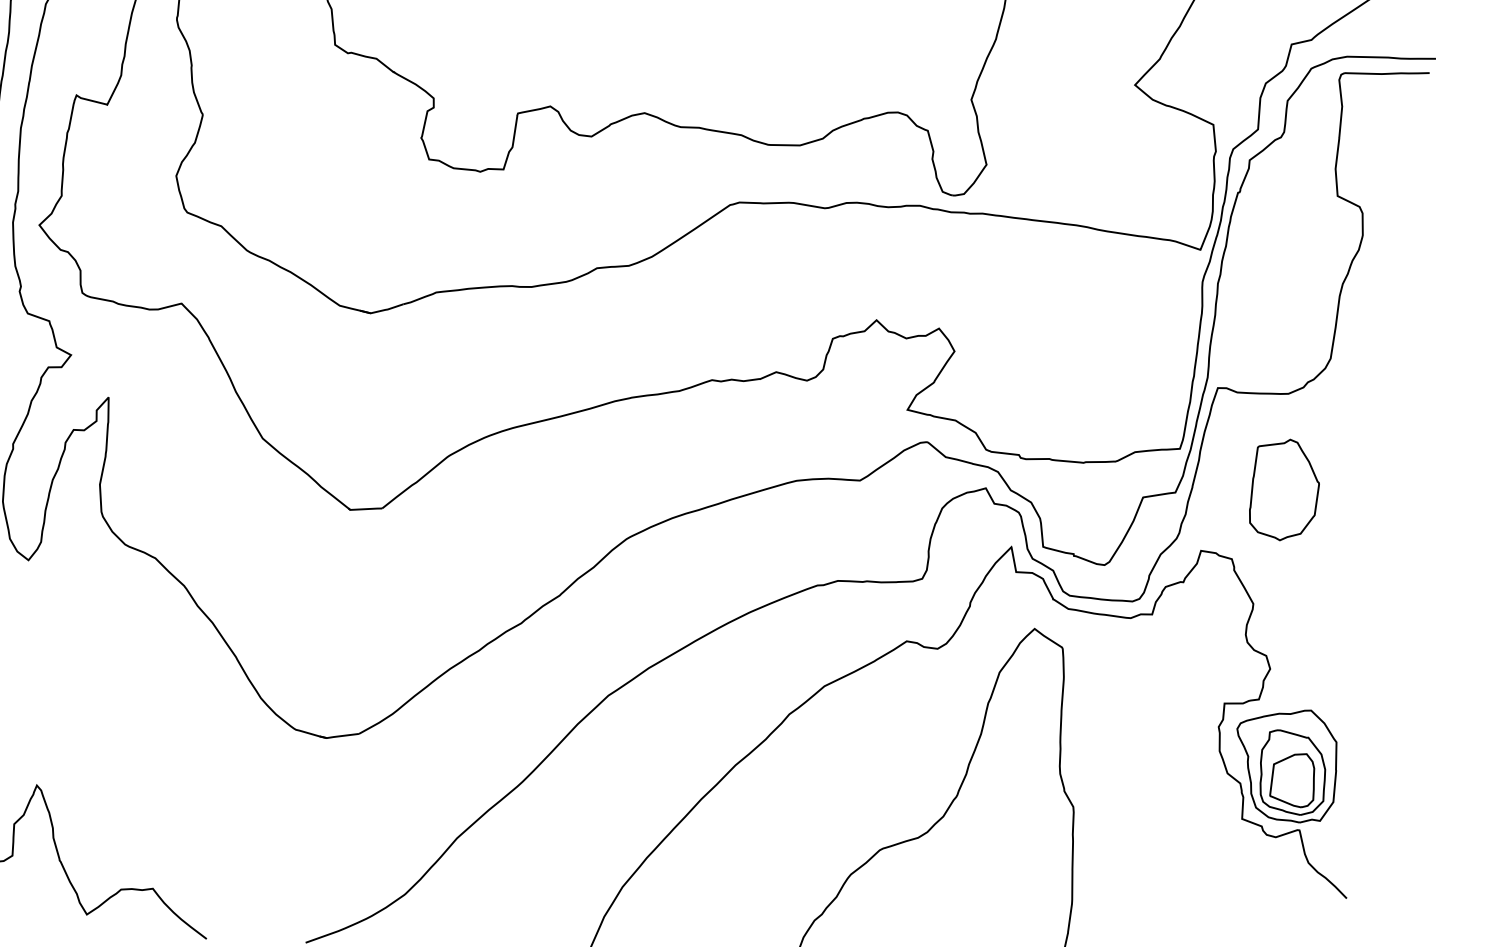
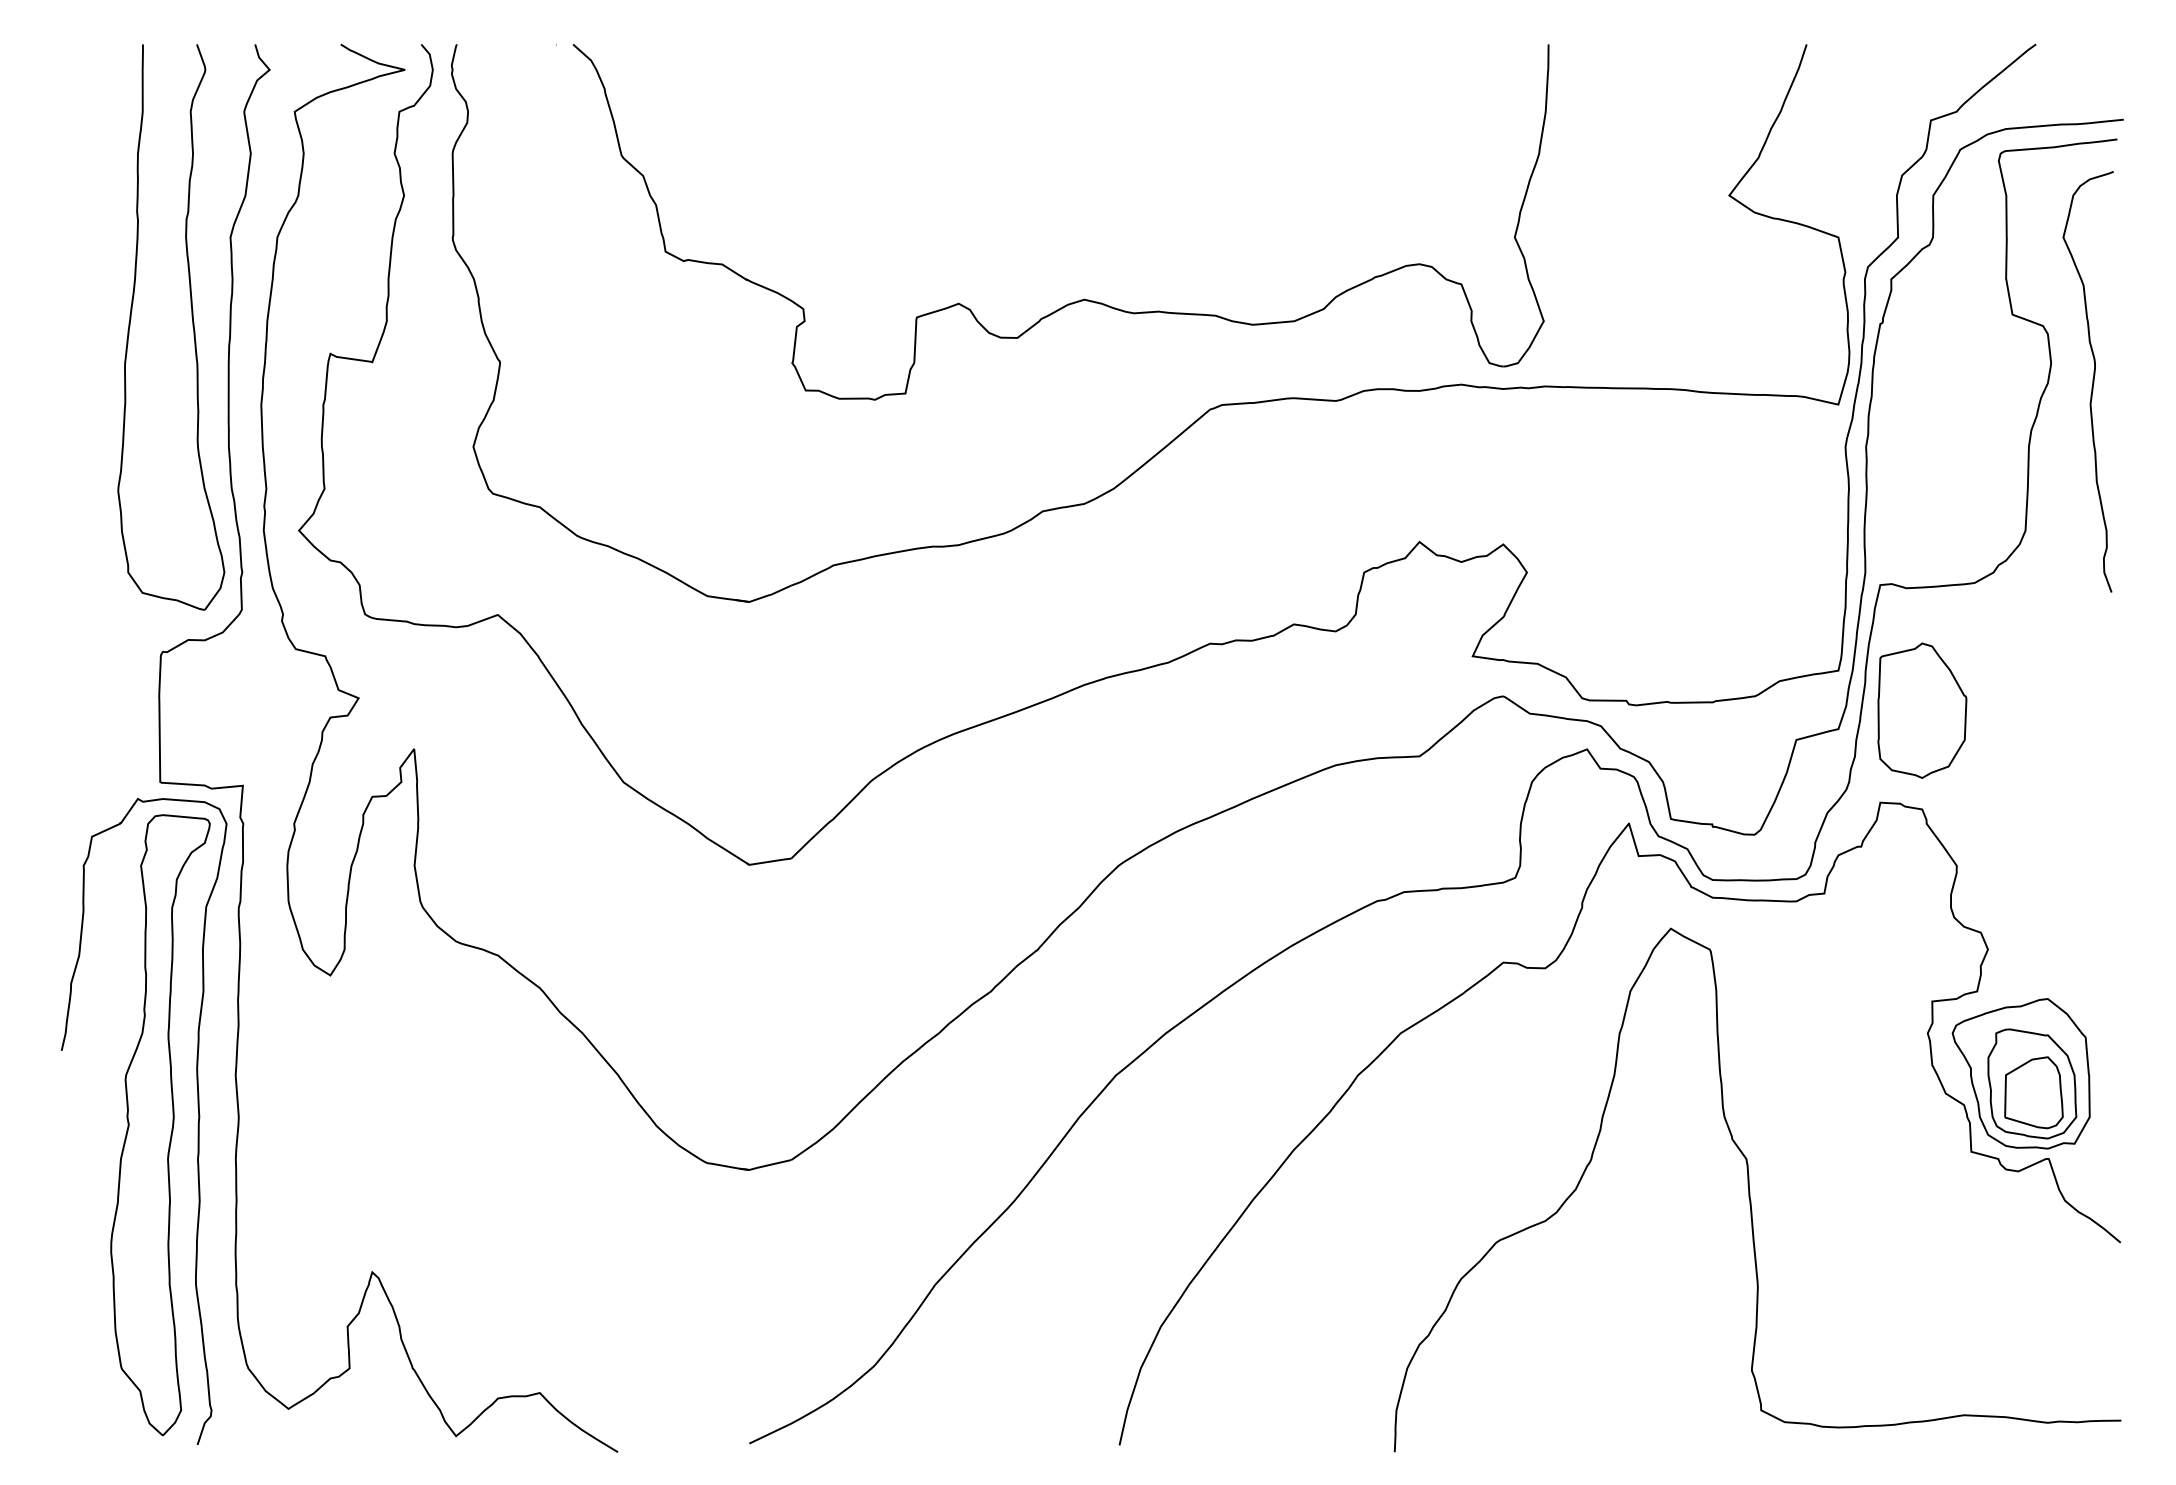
curve: (1392, 252) -> (2092, 381), added
part: (1285, 489) -> (1922, 710), moved

